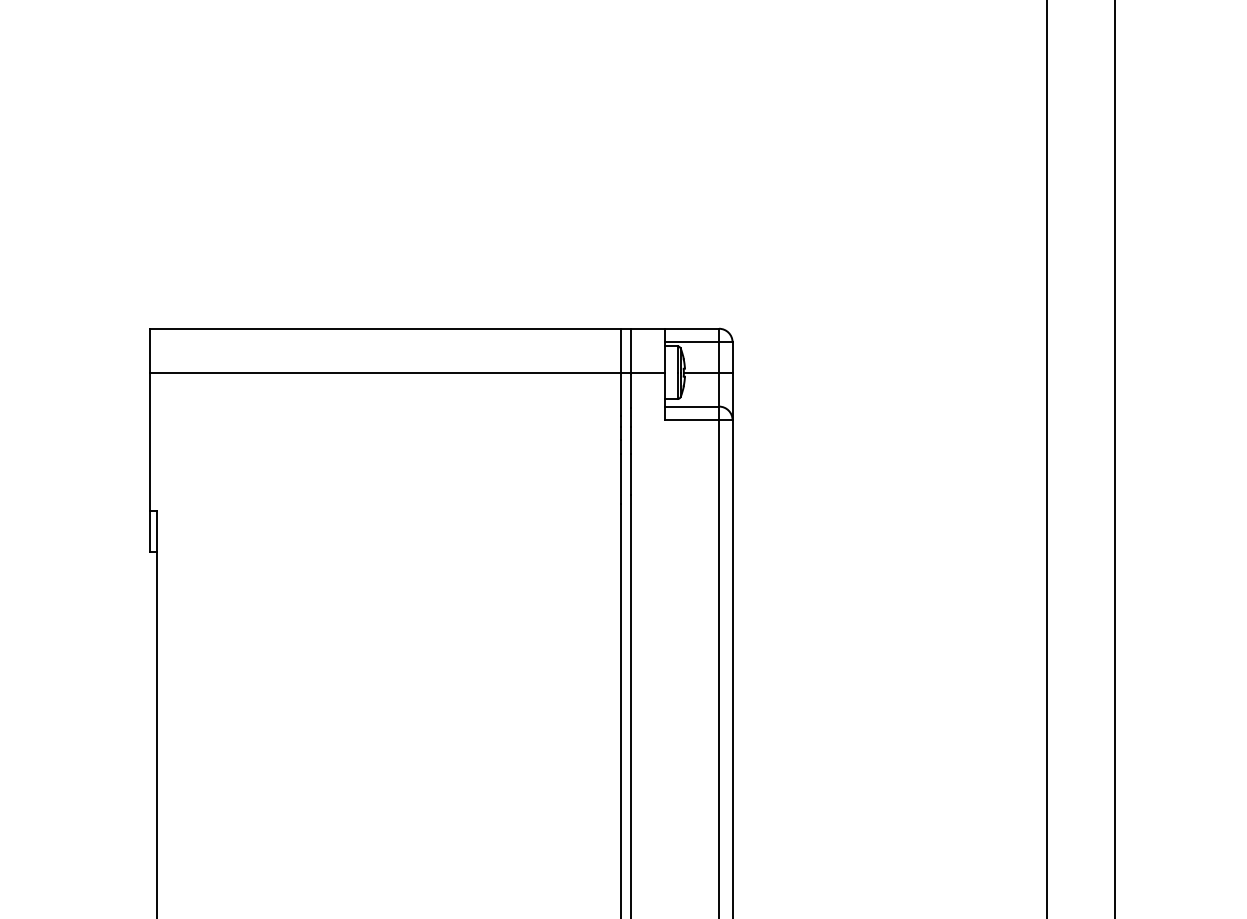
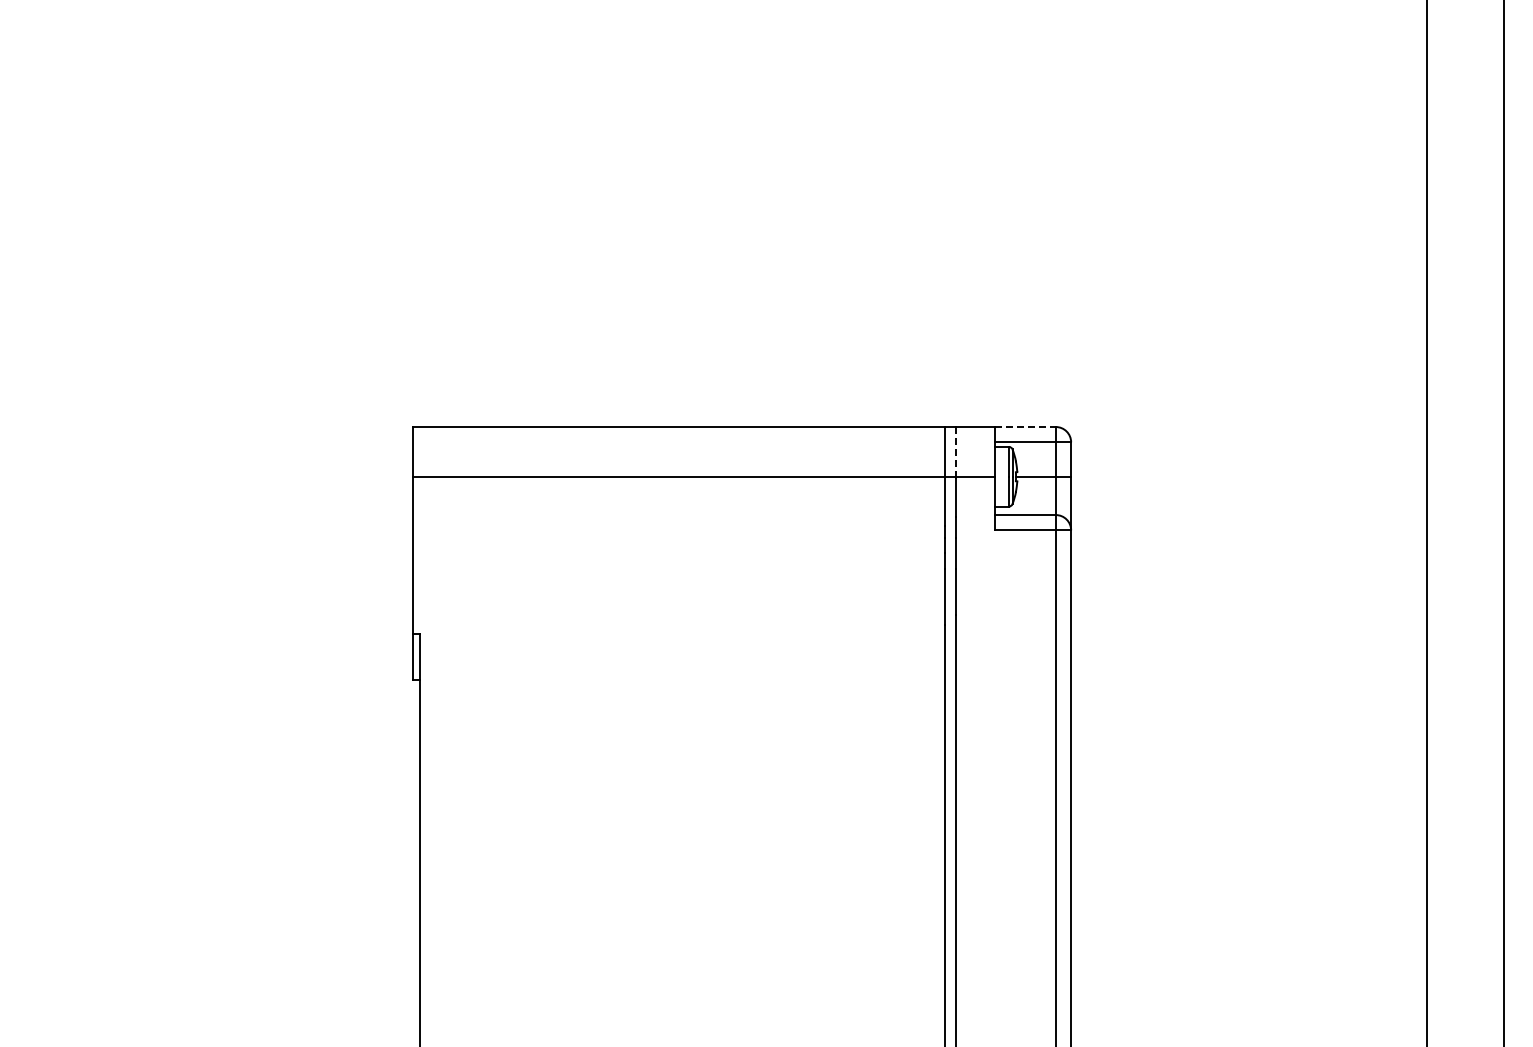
line: (692, 329) -> (1025, 427), solid -> dashed
line: (631, 350) -> (956, 451), solid -> dashed

